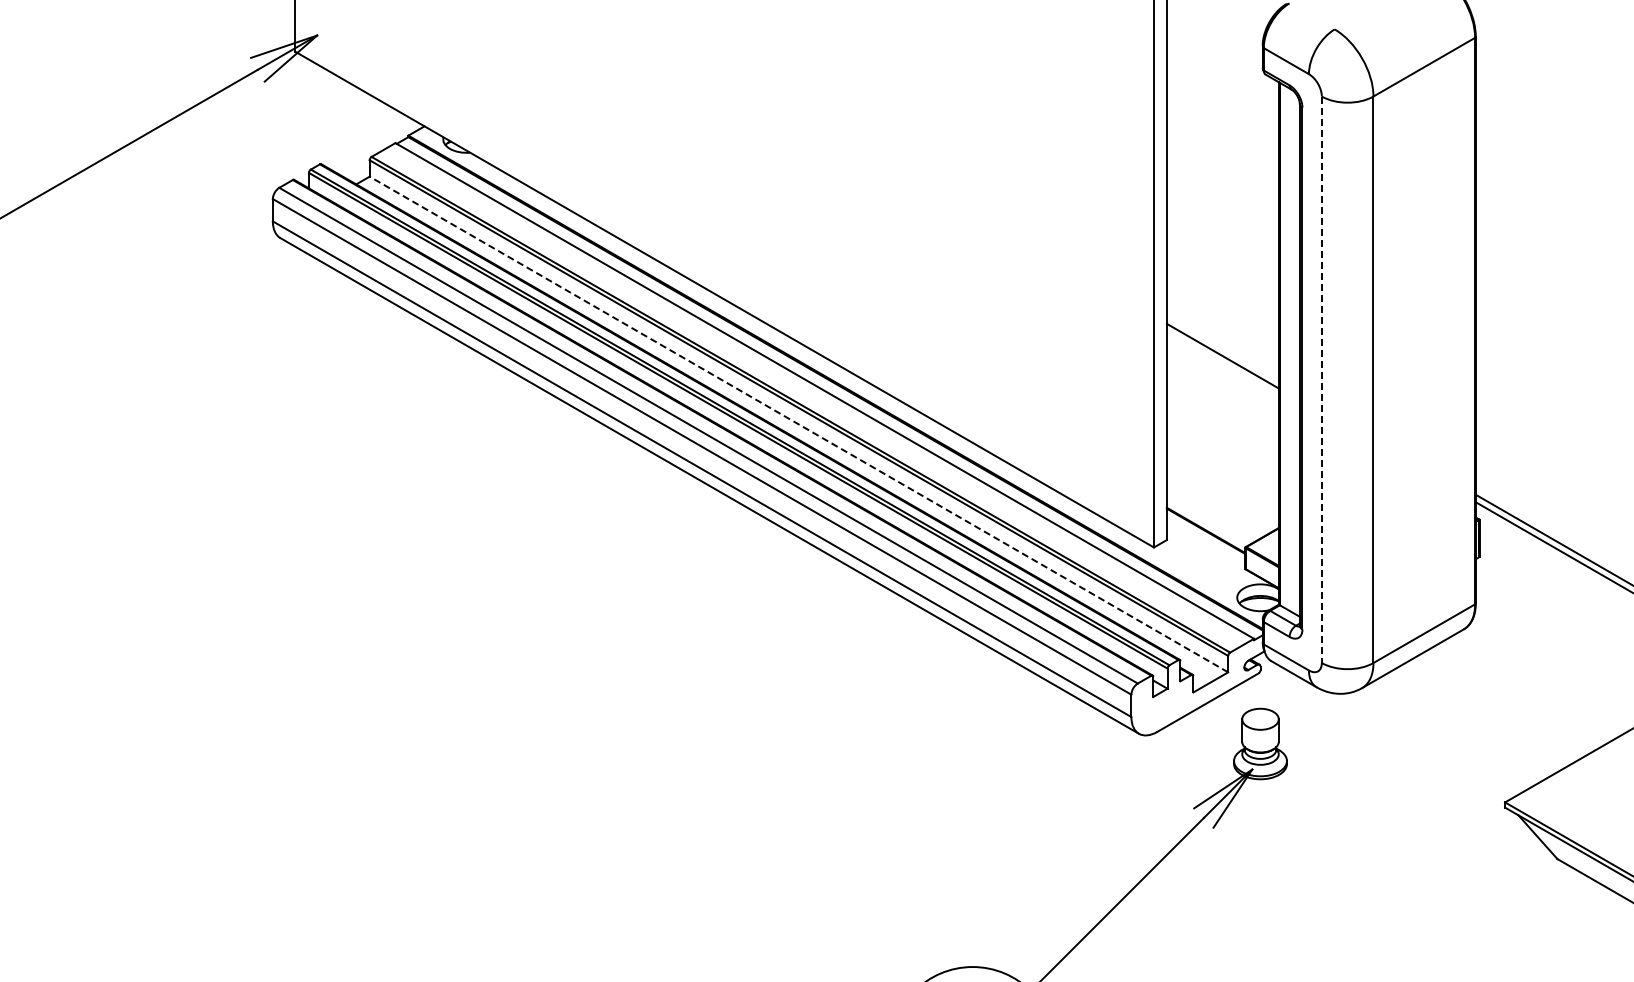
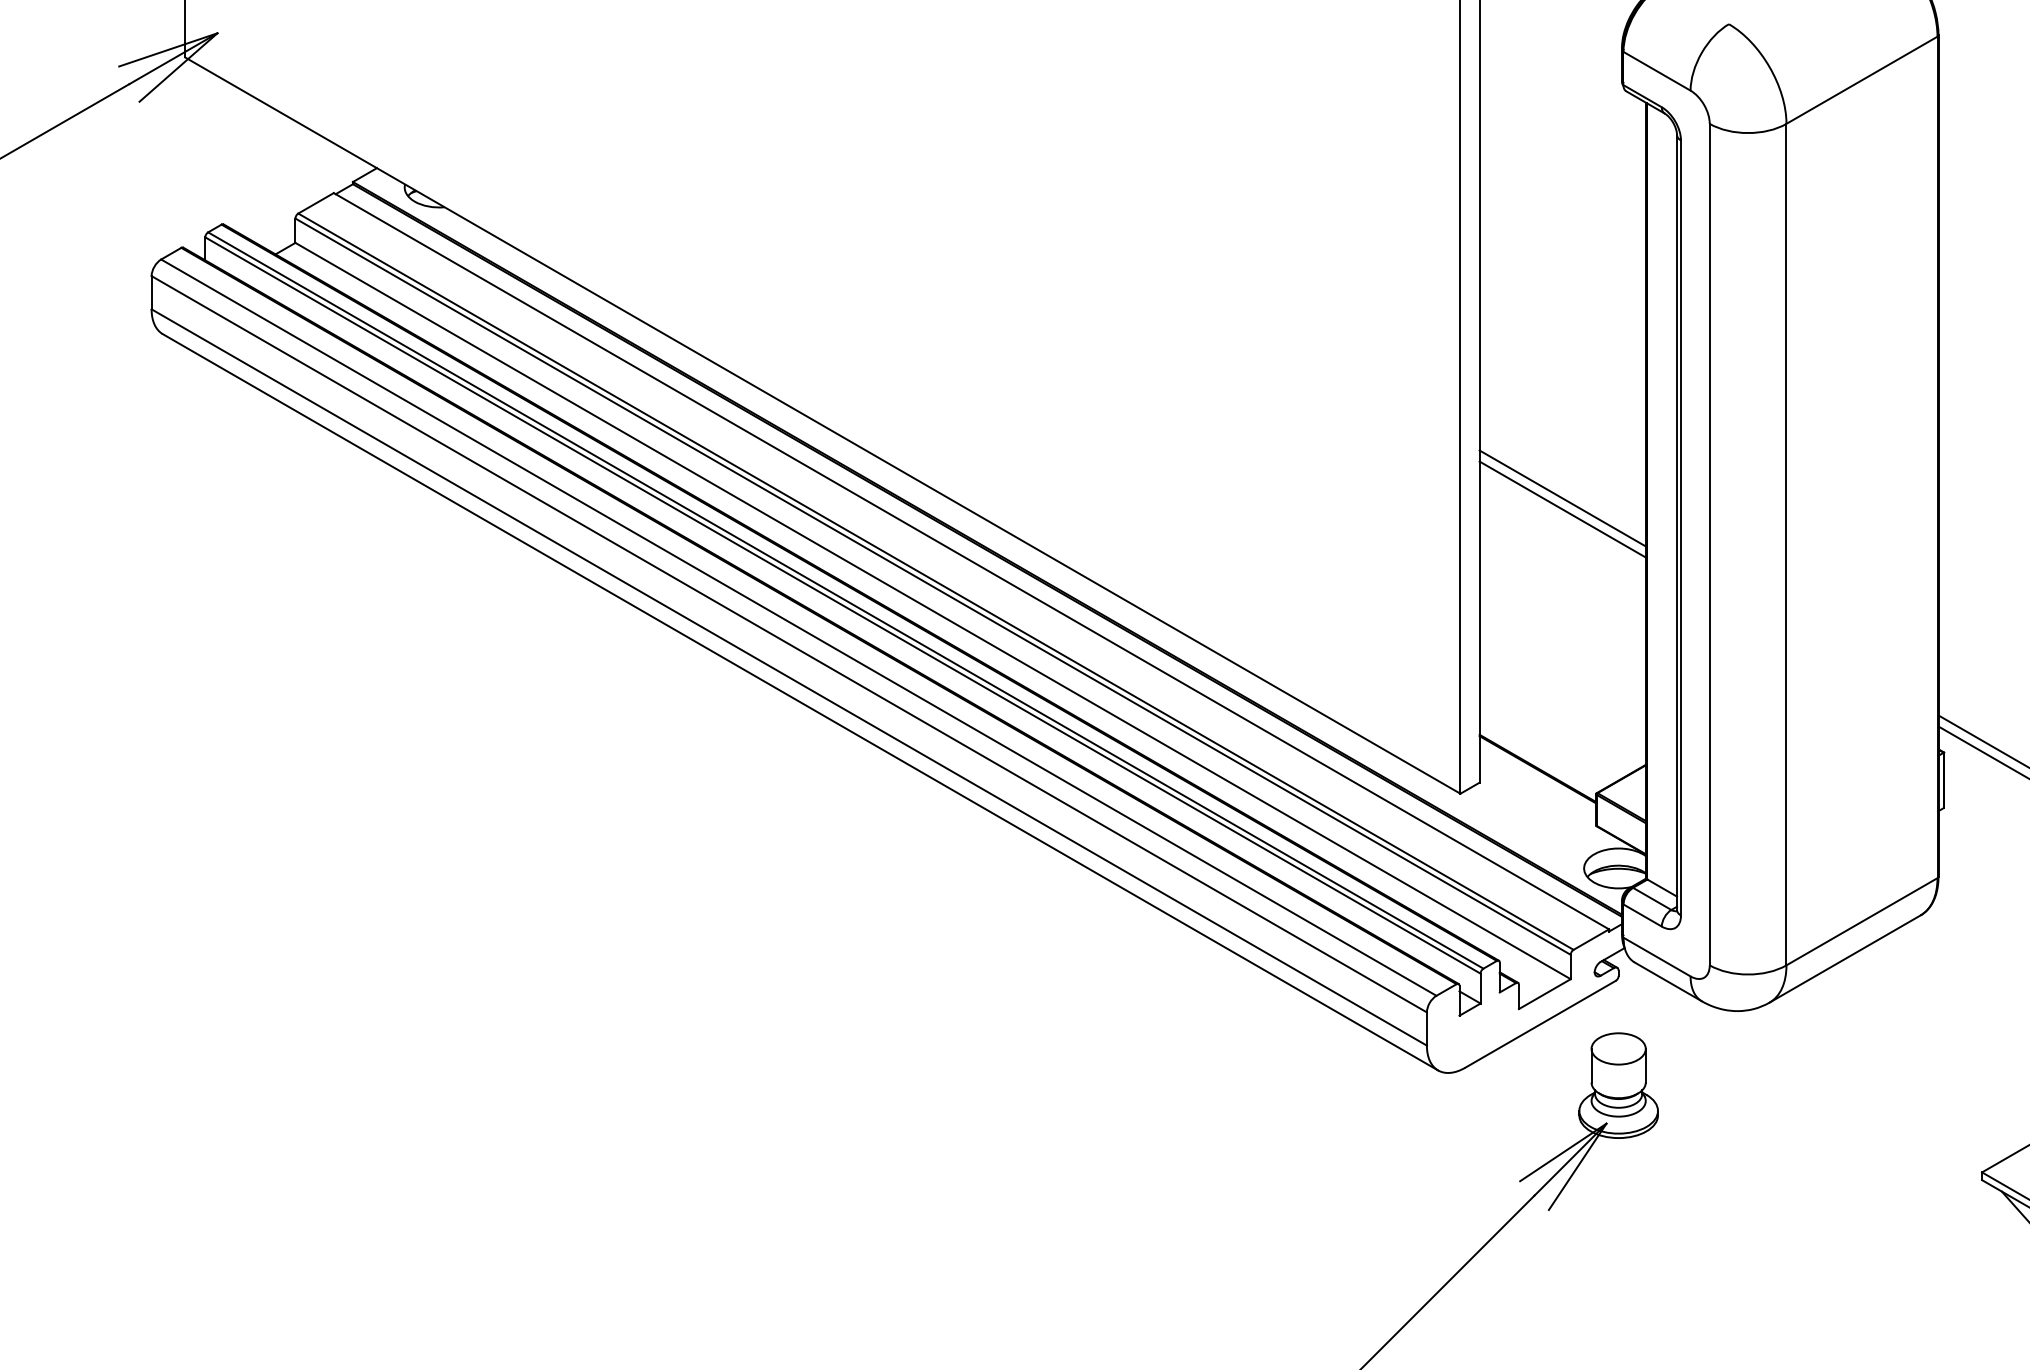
line: (1222, 348) -> (1562, 498), added
line: (1321, 380) -> (1709, 545), dashed -> solid
line: (798, 424) -> (932, 611), dashed -> solid

